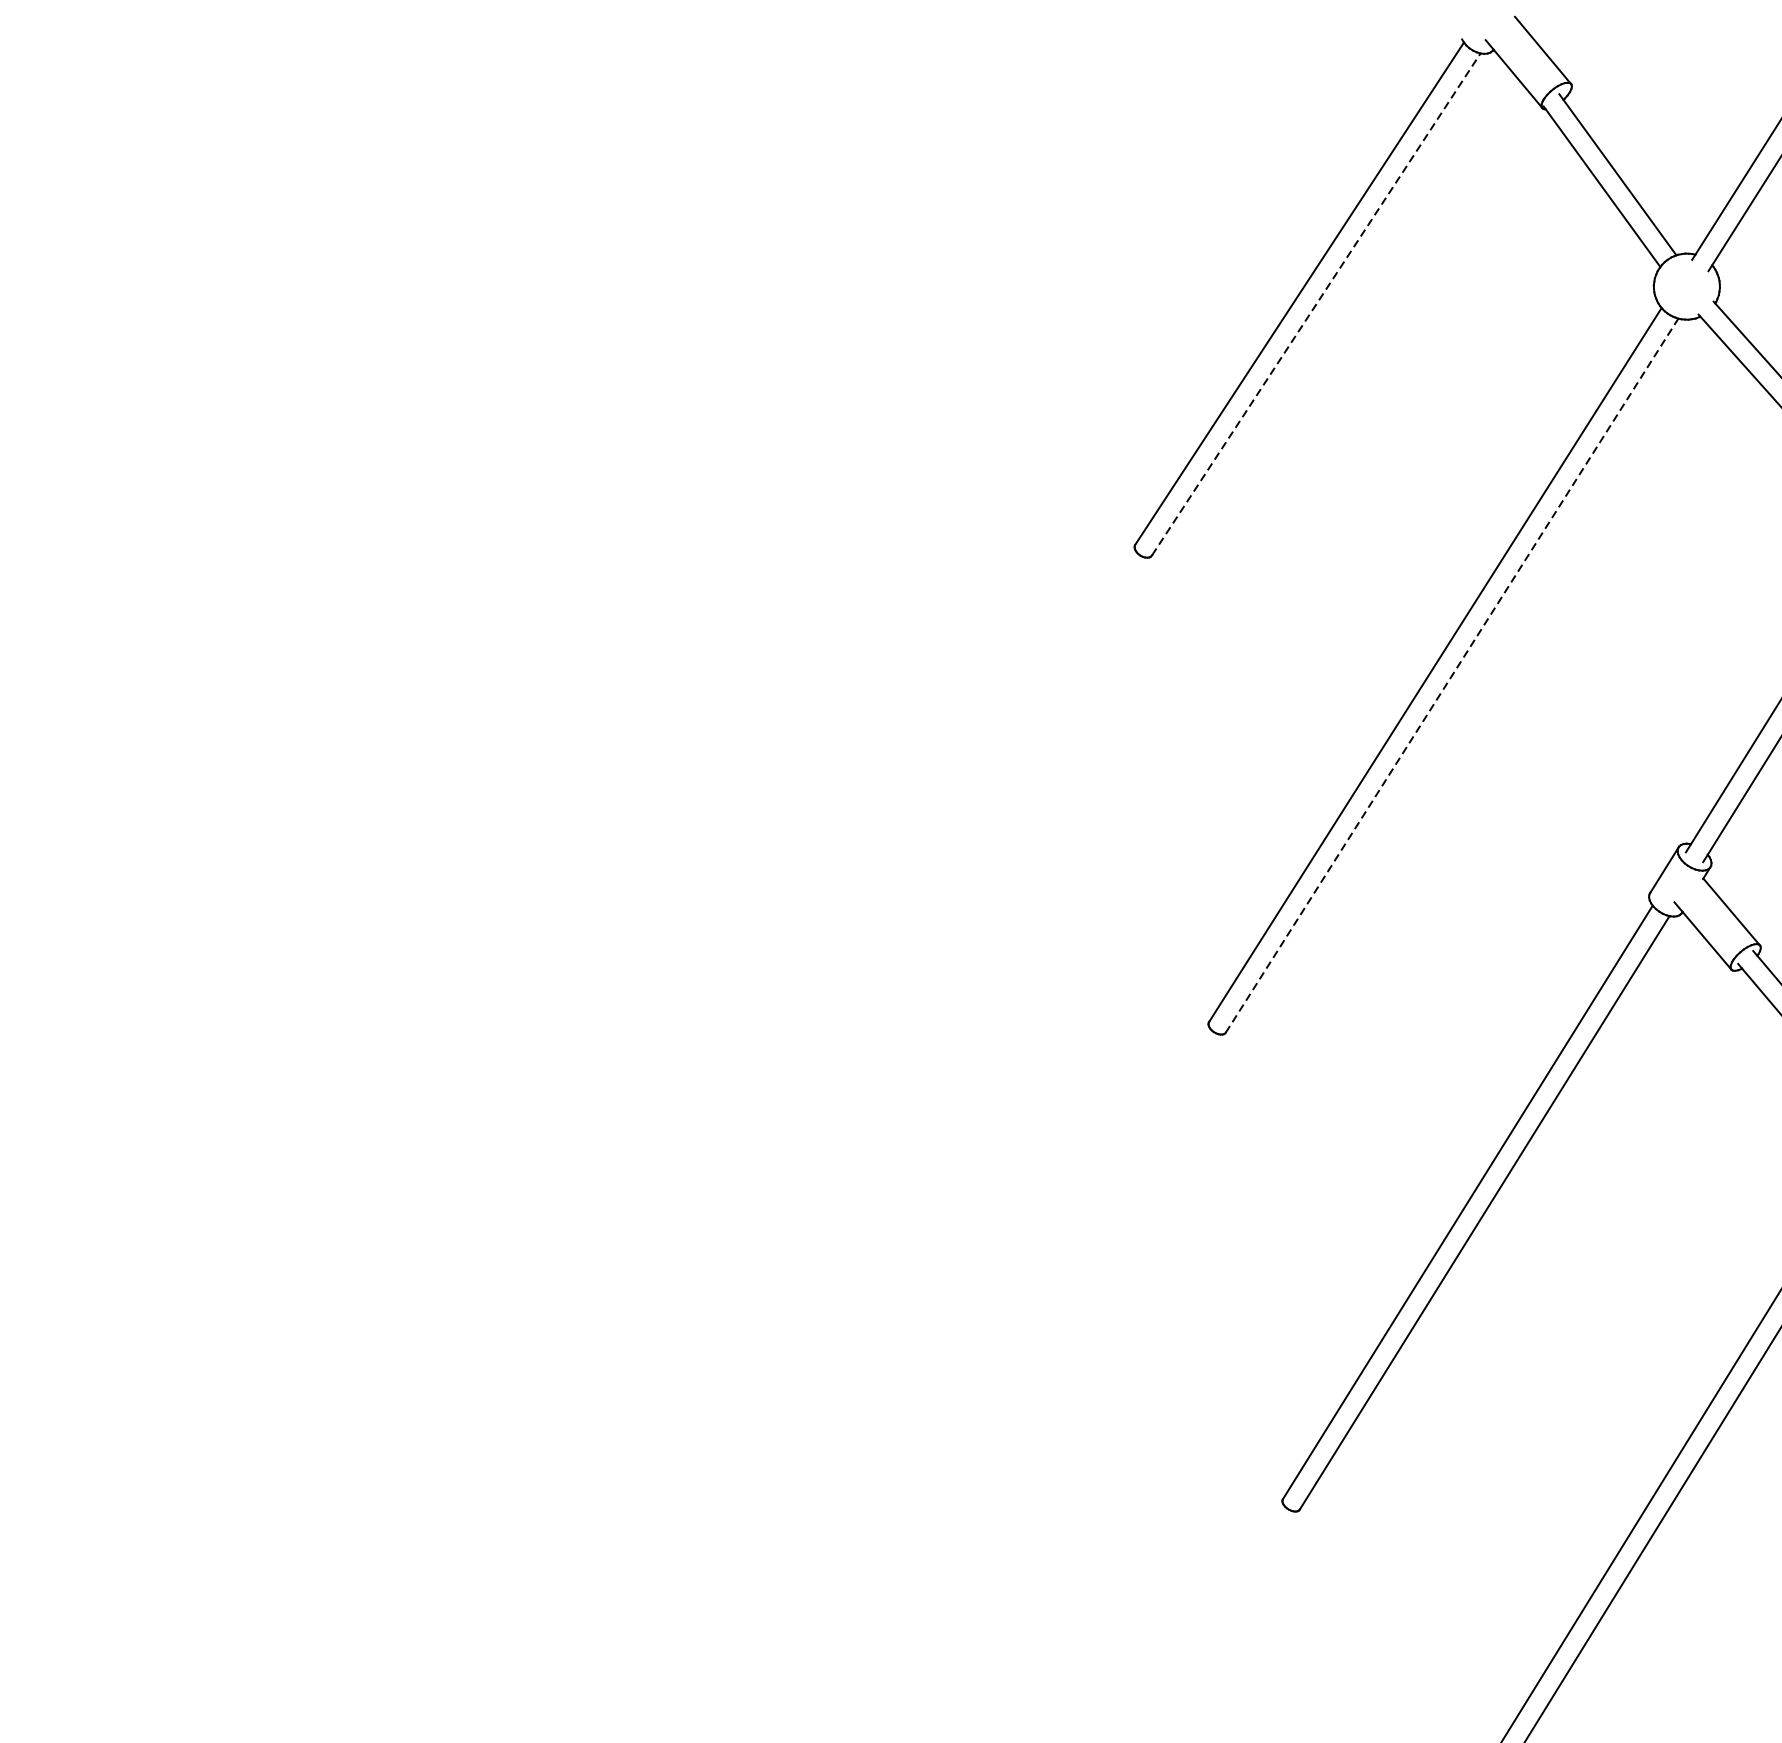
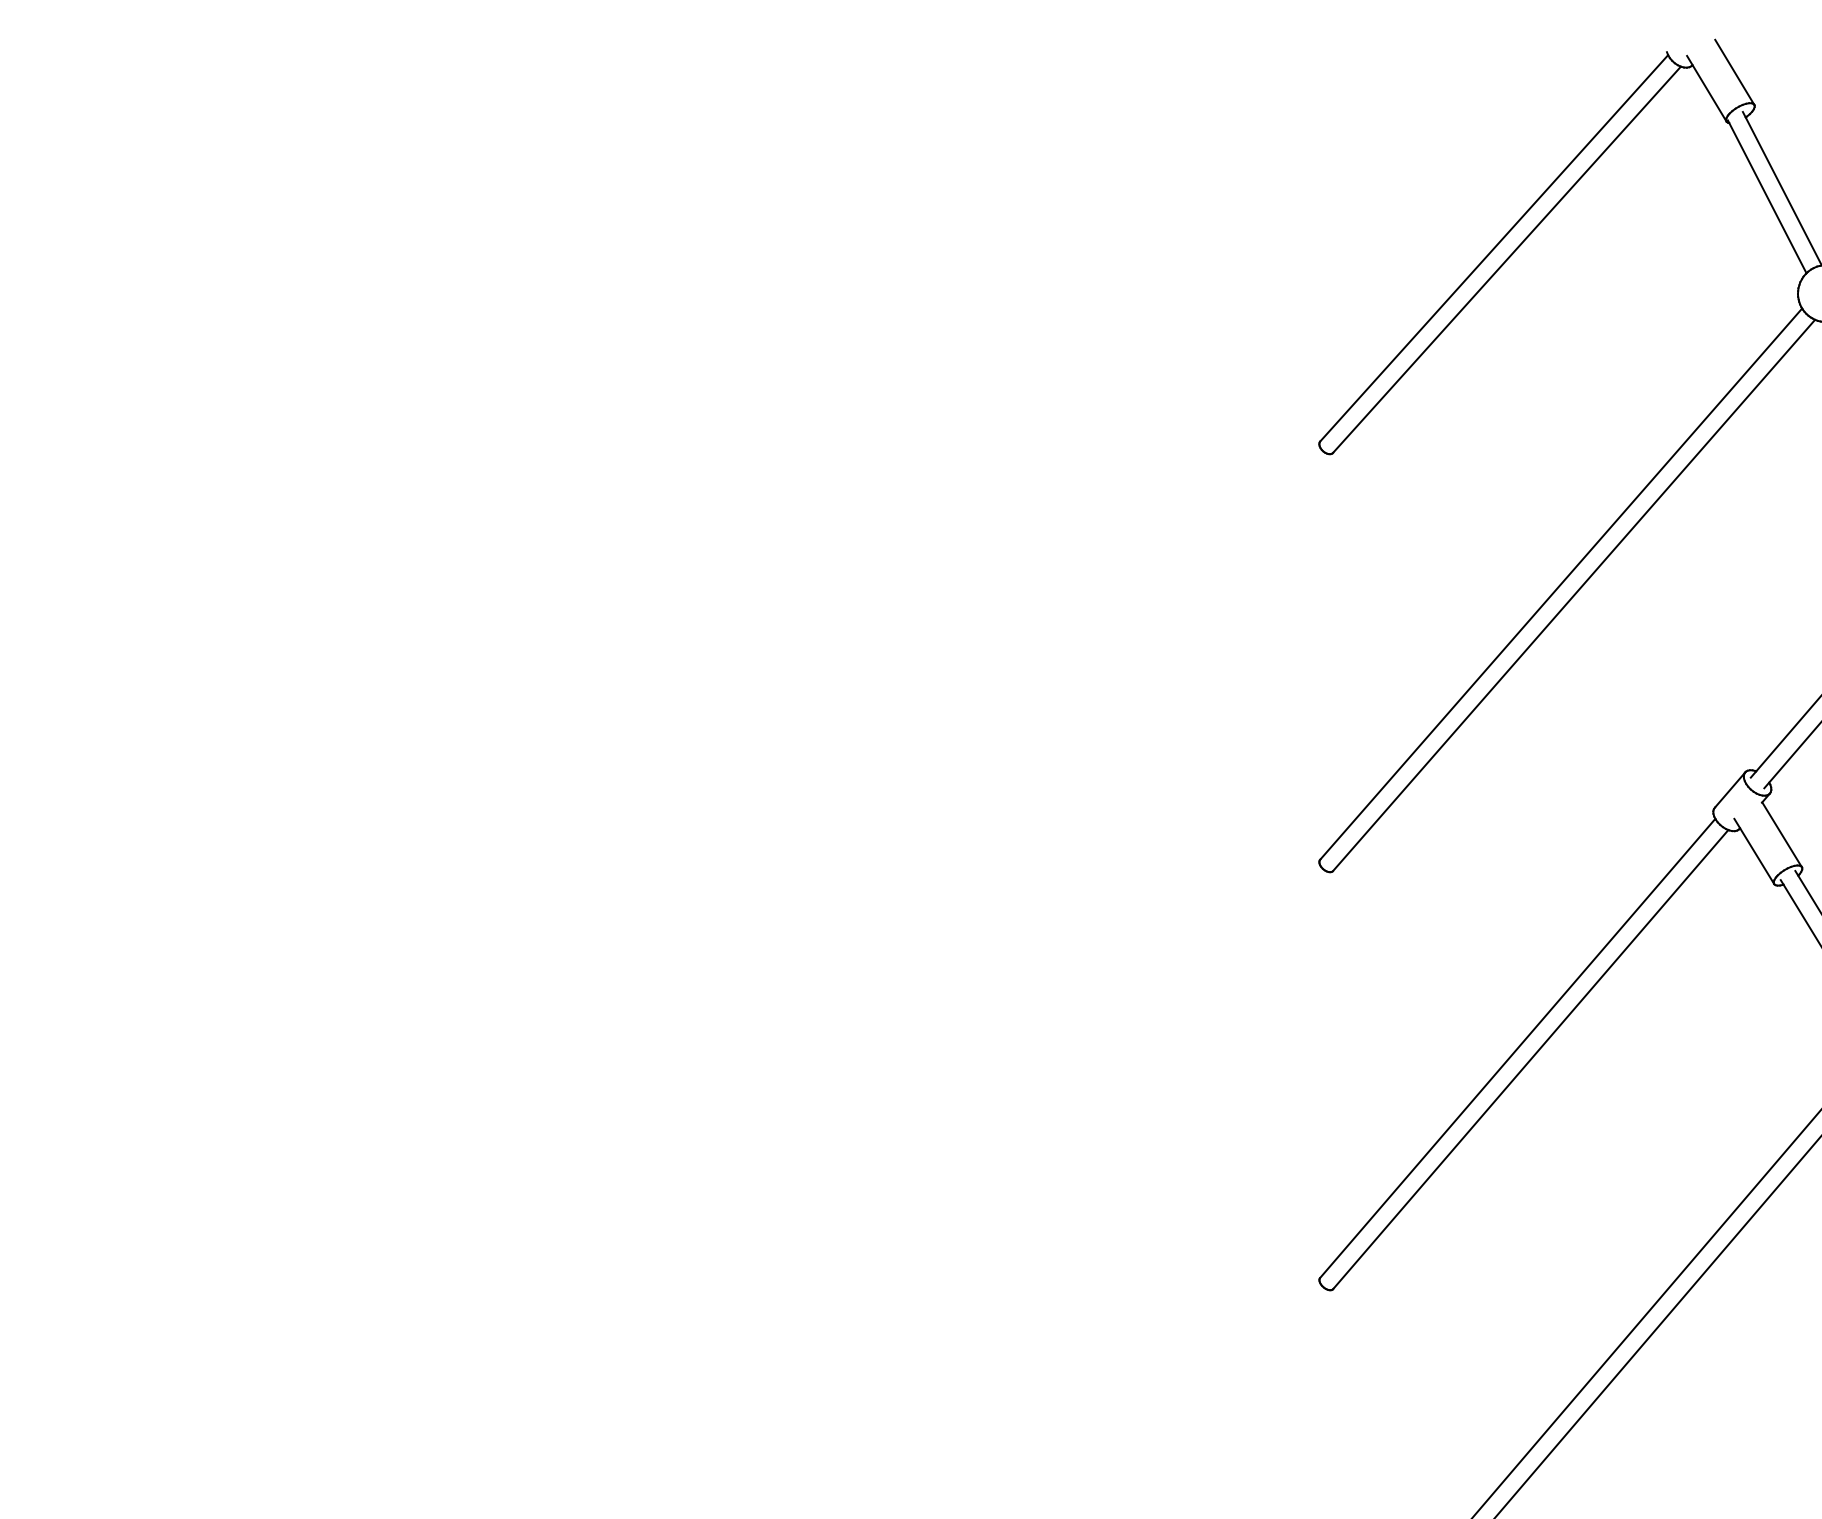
line: (1316, 304) -> (1507, 259), dashed -> solid
line: (1452, 675) -> (1574, 595), dashed -> solid

